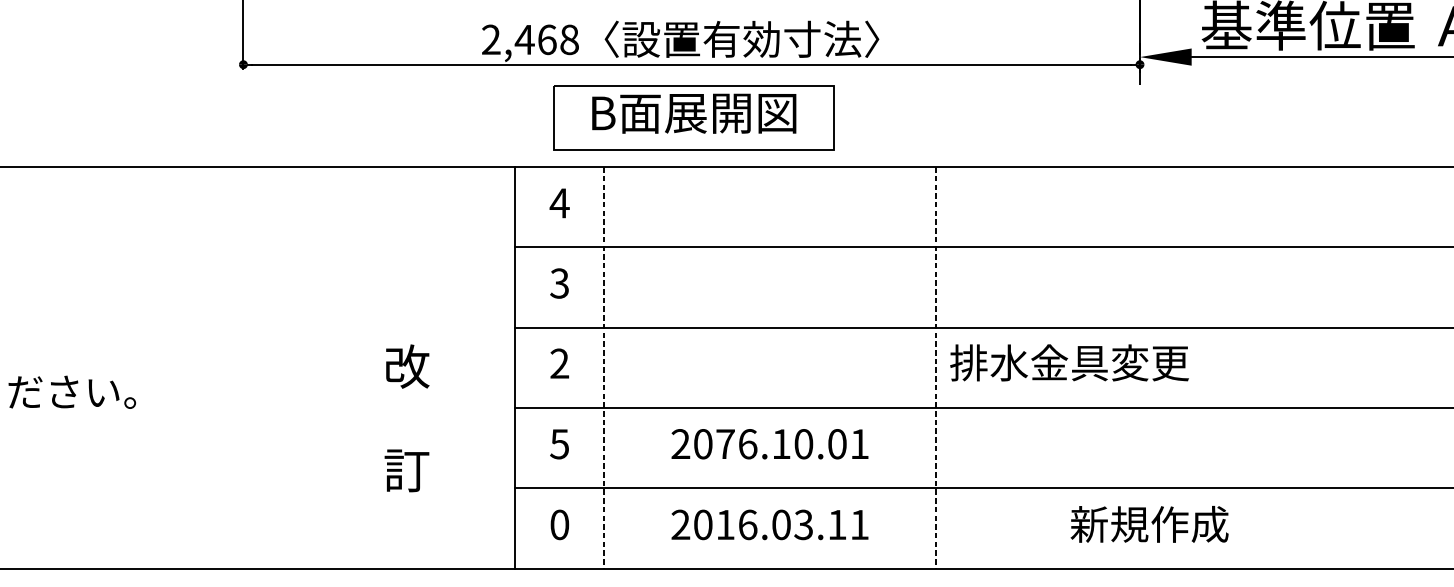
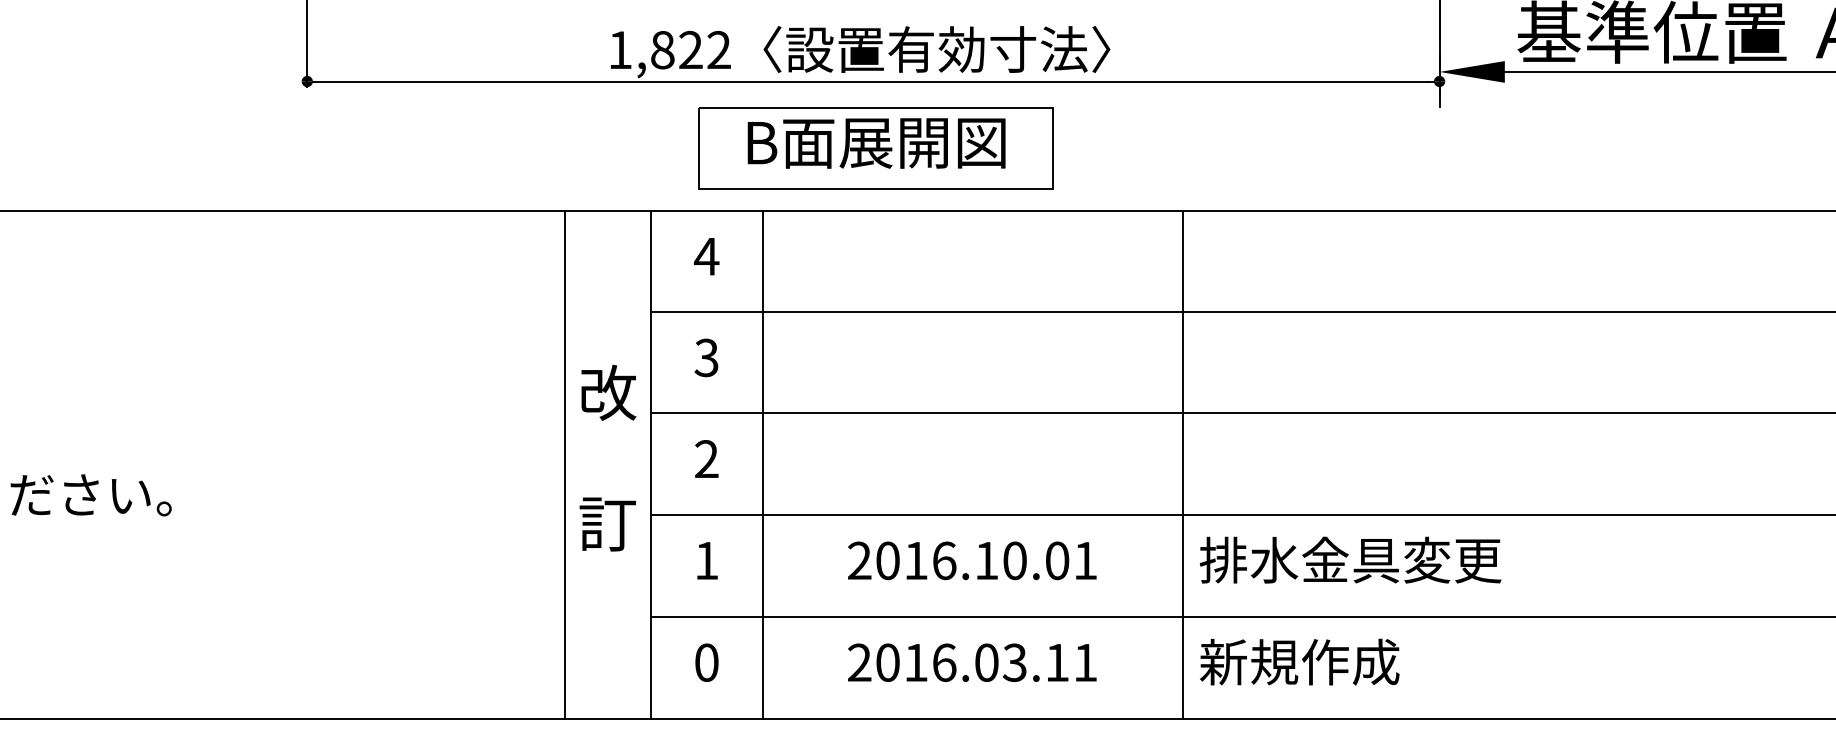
text: (530, 39) -> (669, 49), 2,468 -> 1,822
text: (1069, 362) -> (1350, 559), moved
line: (447, 367) -> (564, 464), added
line: (604, 367) -> (763, 464), dashed -> solid
line: (936, 367) -> (1182, 464), dashed -> solid
text: (406, 417) -> (607, 457), moved
text: (725, 443) -> (916, 560), 2076.10.01 -> 2016.10.01
text: (559, 444) -> (706, 561), 5 -> 1
text: (1149, 523) -> (1299, 661), moved

